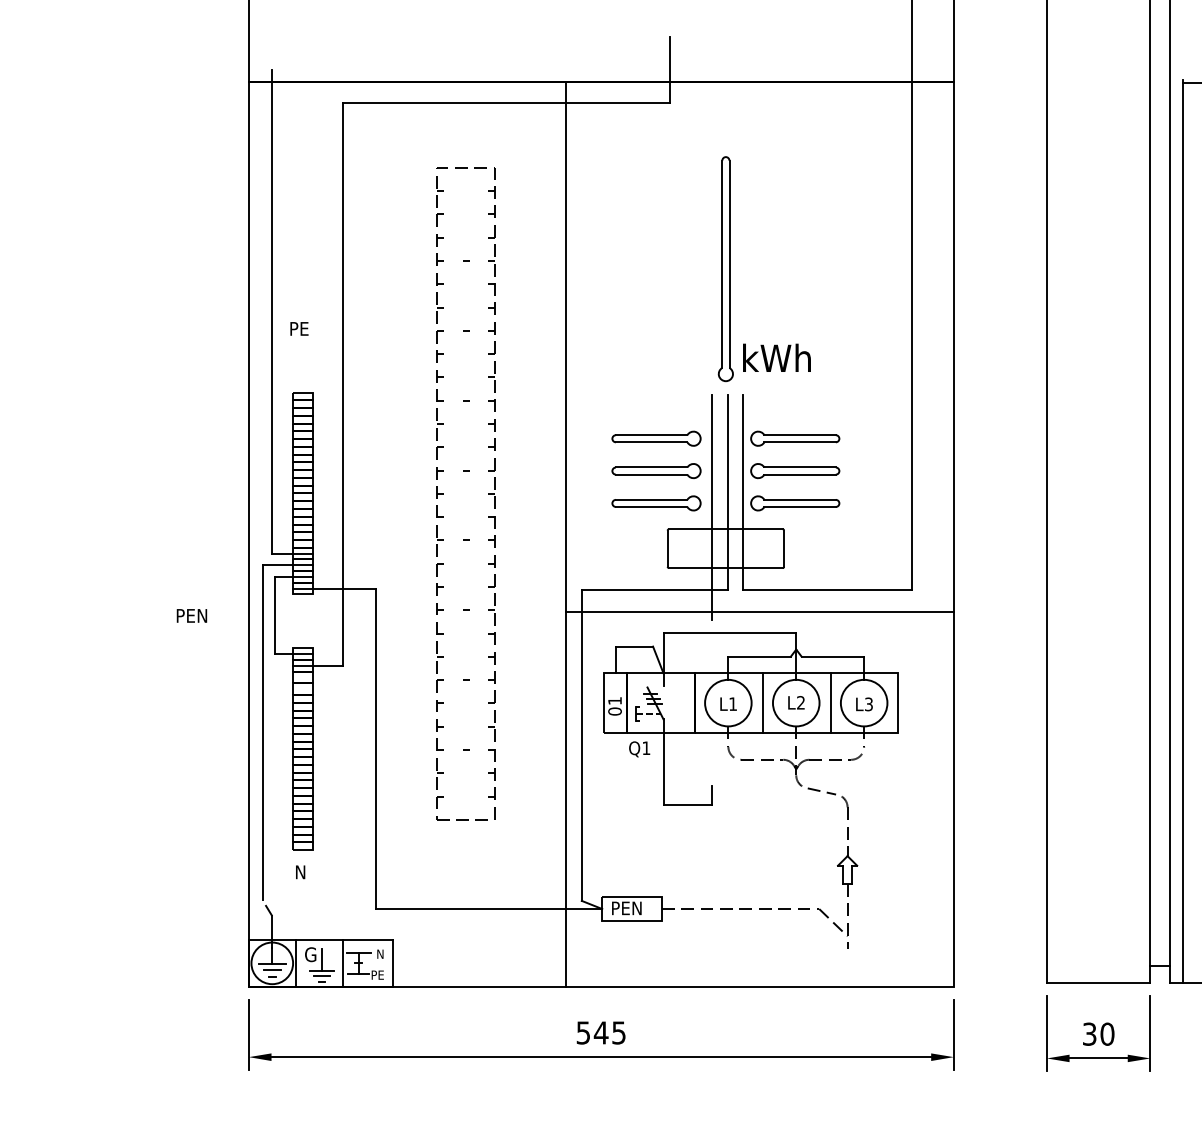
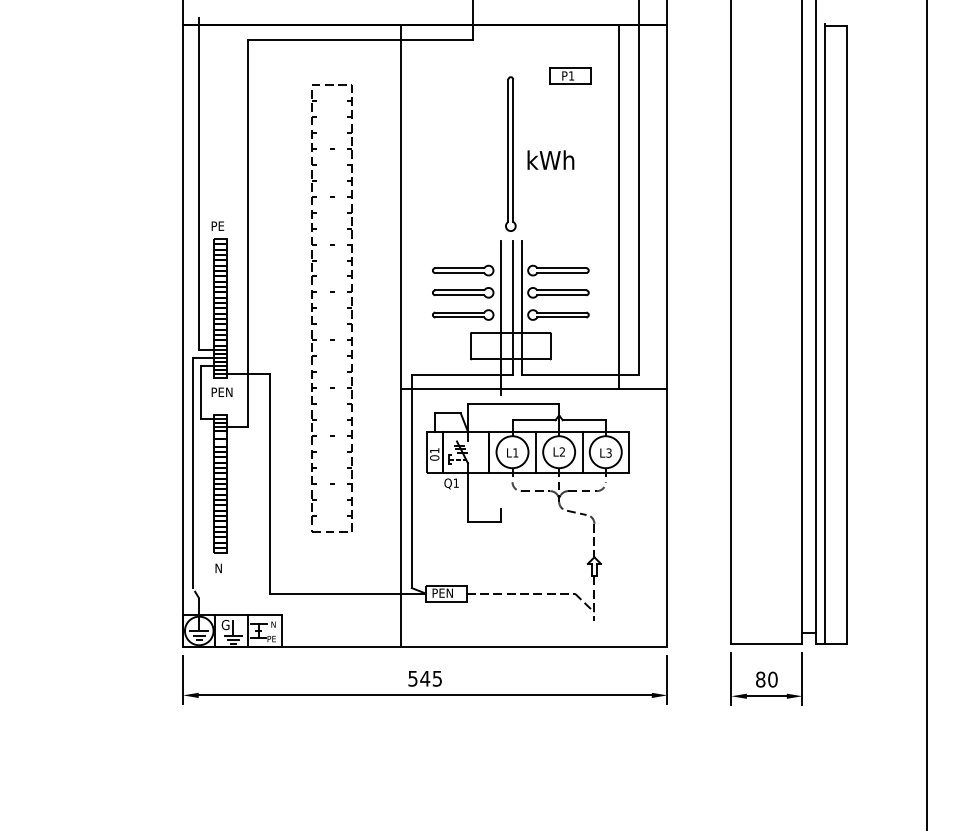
part: (812, 154) -> (570, 75), added
text: (298, 327) -> (217, 225), moved
line: (882, 346) -> (618, 207), added
text: (776, 357) -> (550, 159), moved
text: (191, 614) -> (221, 391), moved
text: (1089, 1034) -> (760, 679), 30 -> 80

